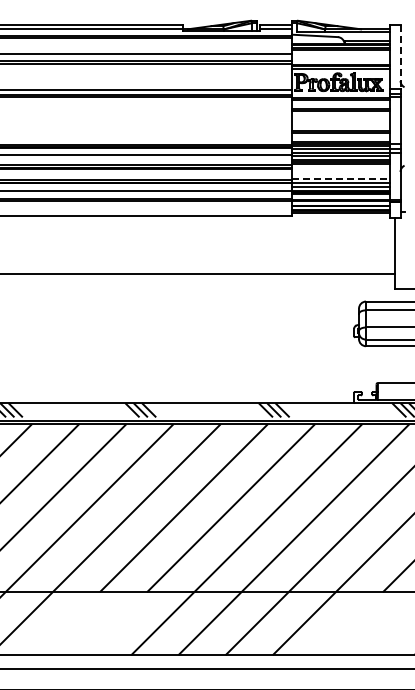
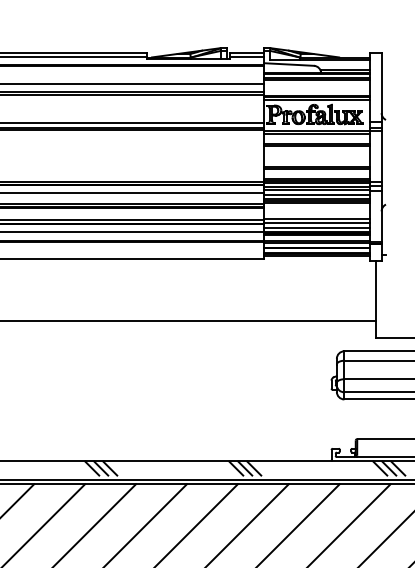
line: (400, 57) -> (381, 87), dashed -> solid
line: (341, 178) -> (317, 218), dashed -> solid

